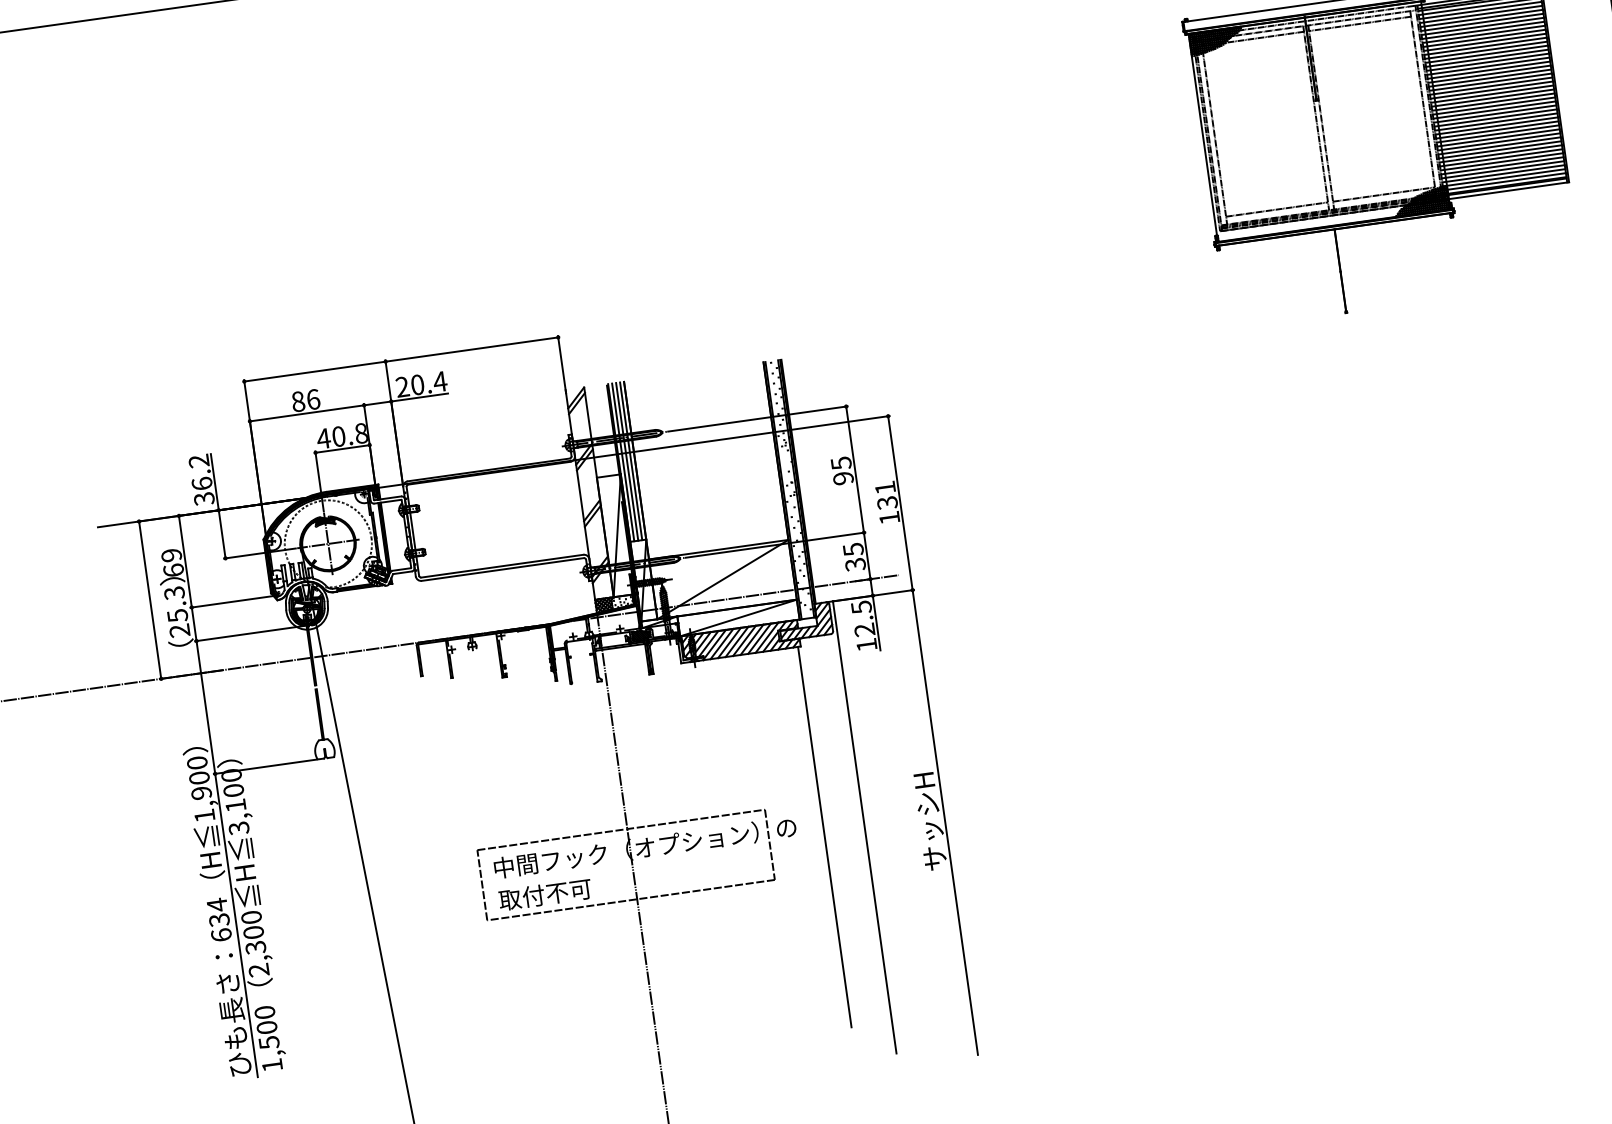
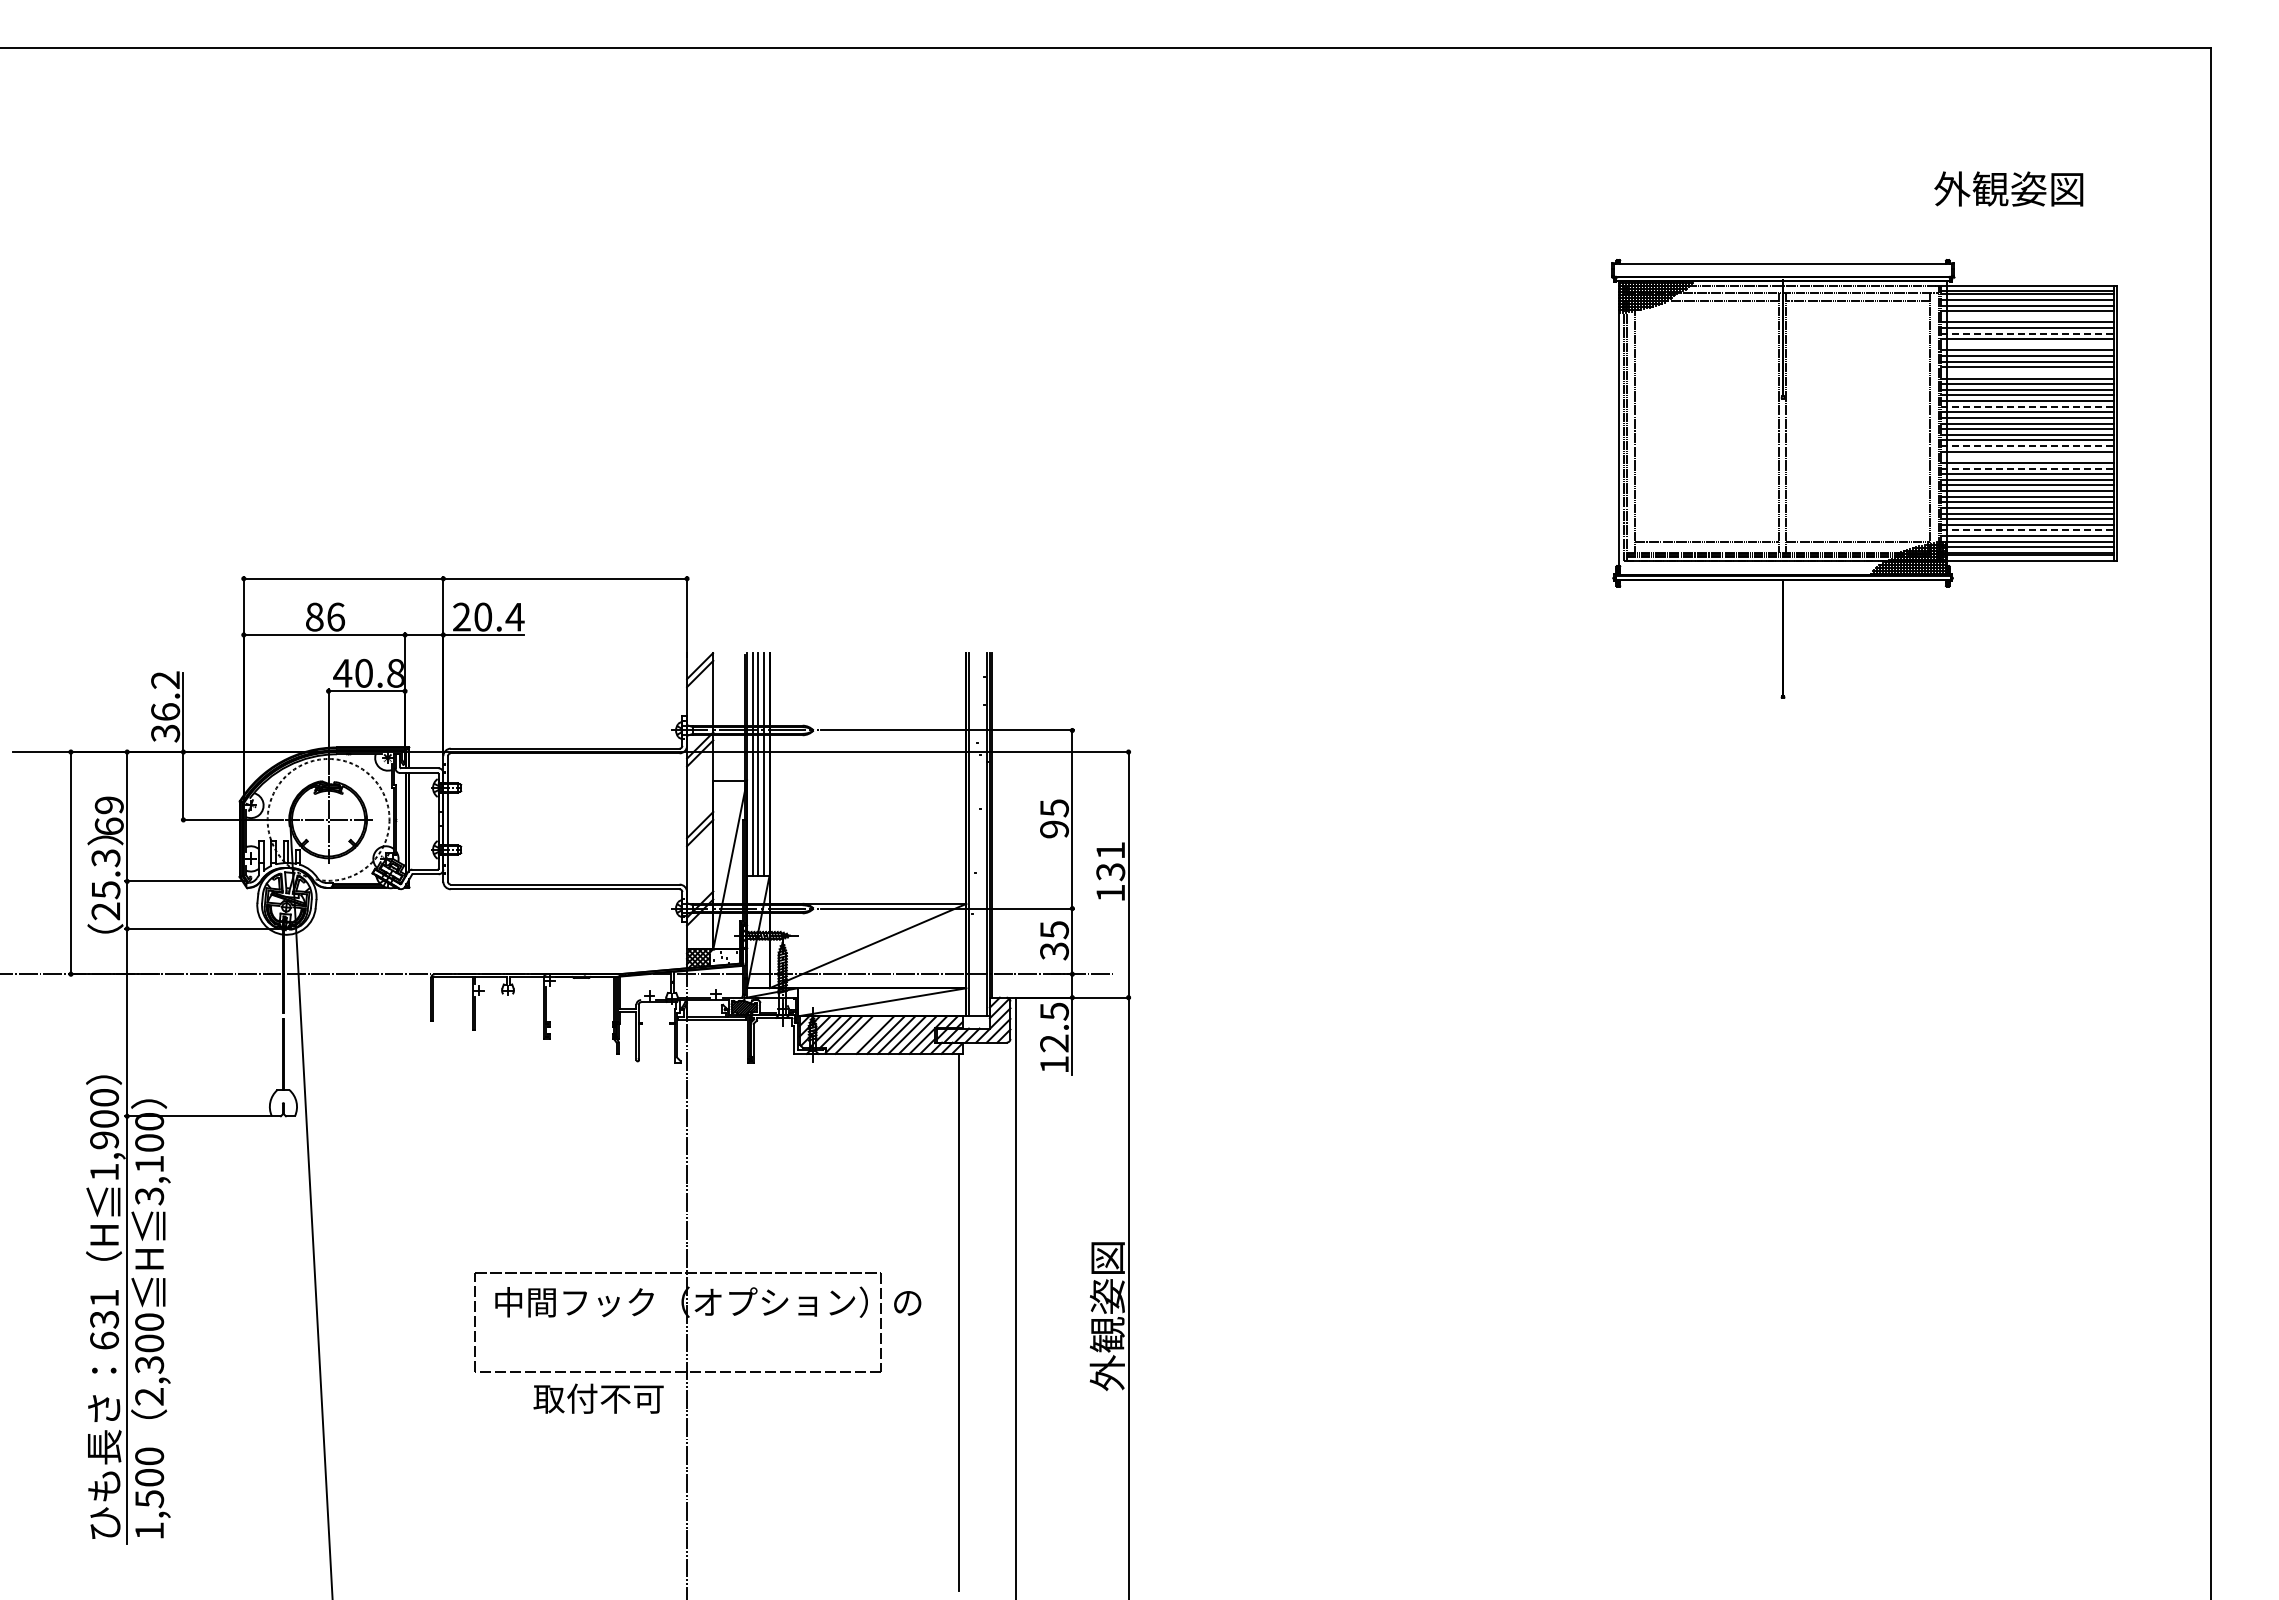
line: (1481, 18) -> (2027, 316), removed
line: (1483, 30) -> (2028, 333), solid -> dashed
line: (1484, 38) -> (2027, 344), removed
line: (1487, 58) -> (2027, 373), removed
line: (1491, 81) -> (2028, 406), solid -> dashed
line: (1495, 110) -> (2028, 446), solid -> dashed
line: (1495, 118) -> (2027, 457), removed
line: (1497, 125) -> (2028, 468), solid -> dashed
line: (1503, 169) -> (2028, 530), solid -> dashed
line: (729, 642) -> (864, 1034), removed
text: (928, 818) -> (1106, 1316), サッシH -> 外観姿図
text: (545, 894) -> (598, 1398), moved
text: (217, 905) -> (104, 1298), 634 -> 631

